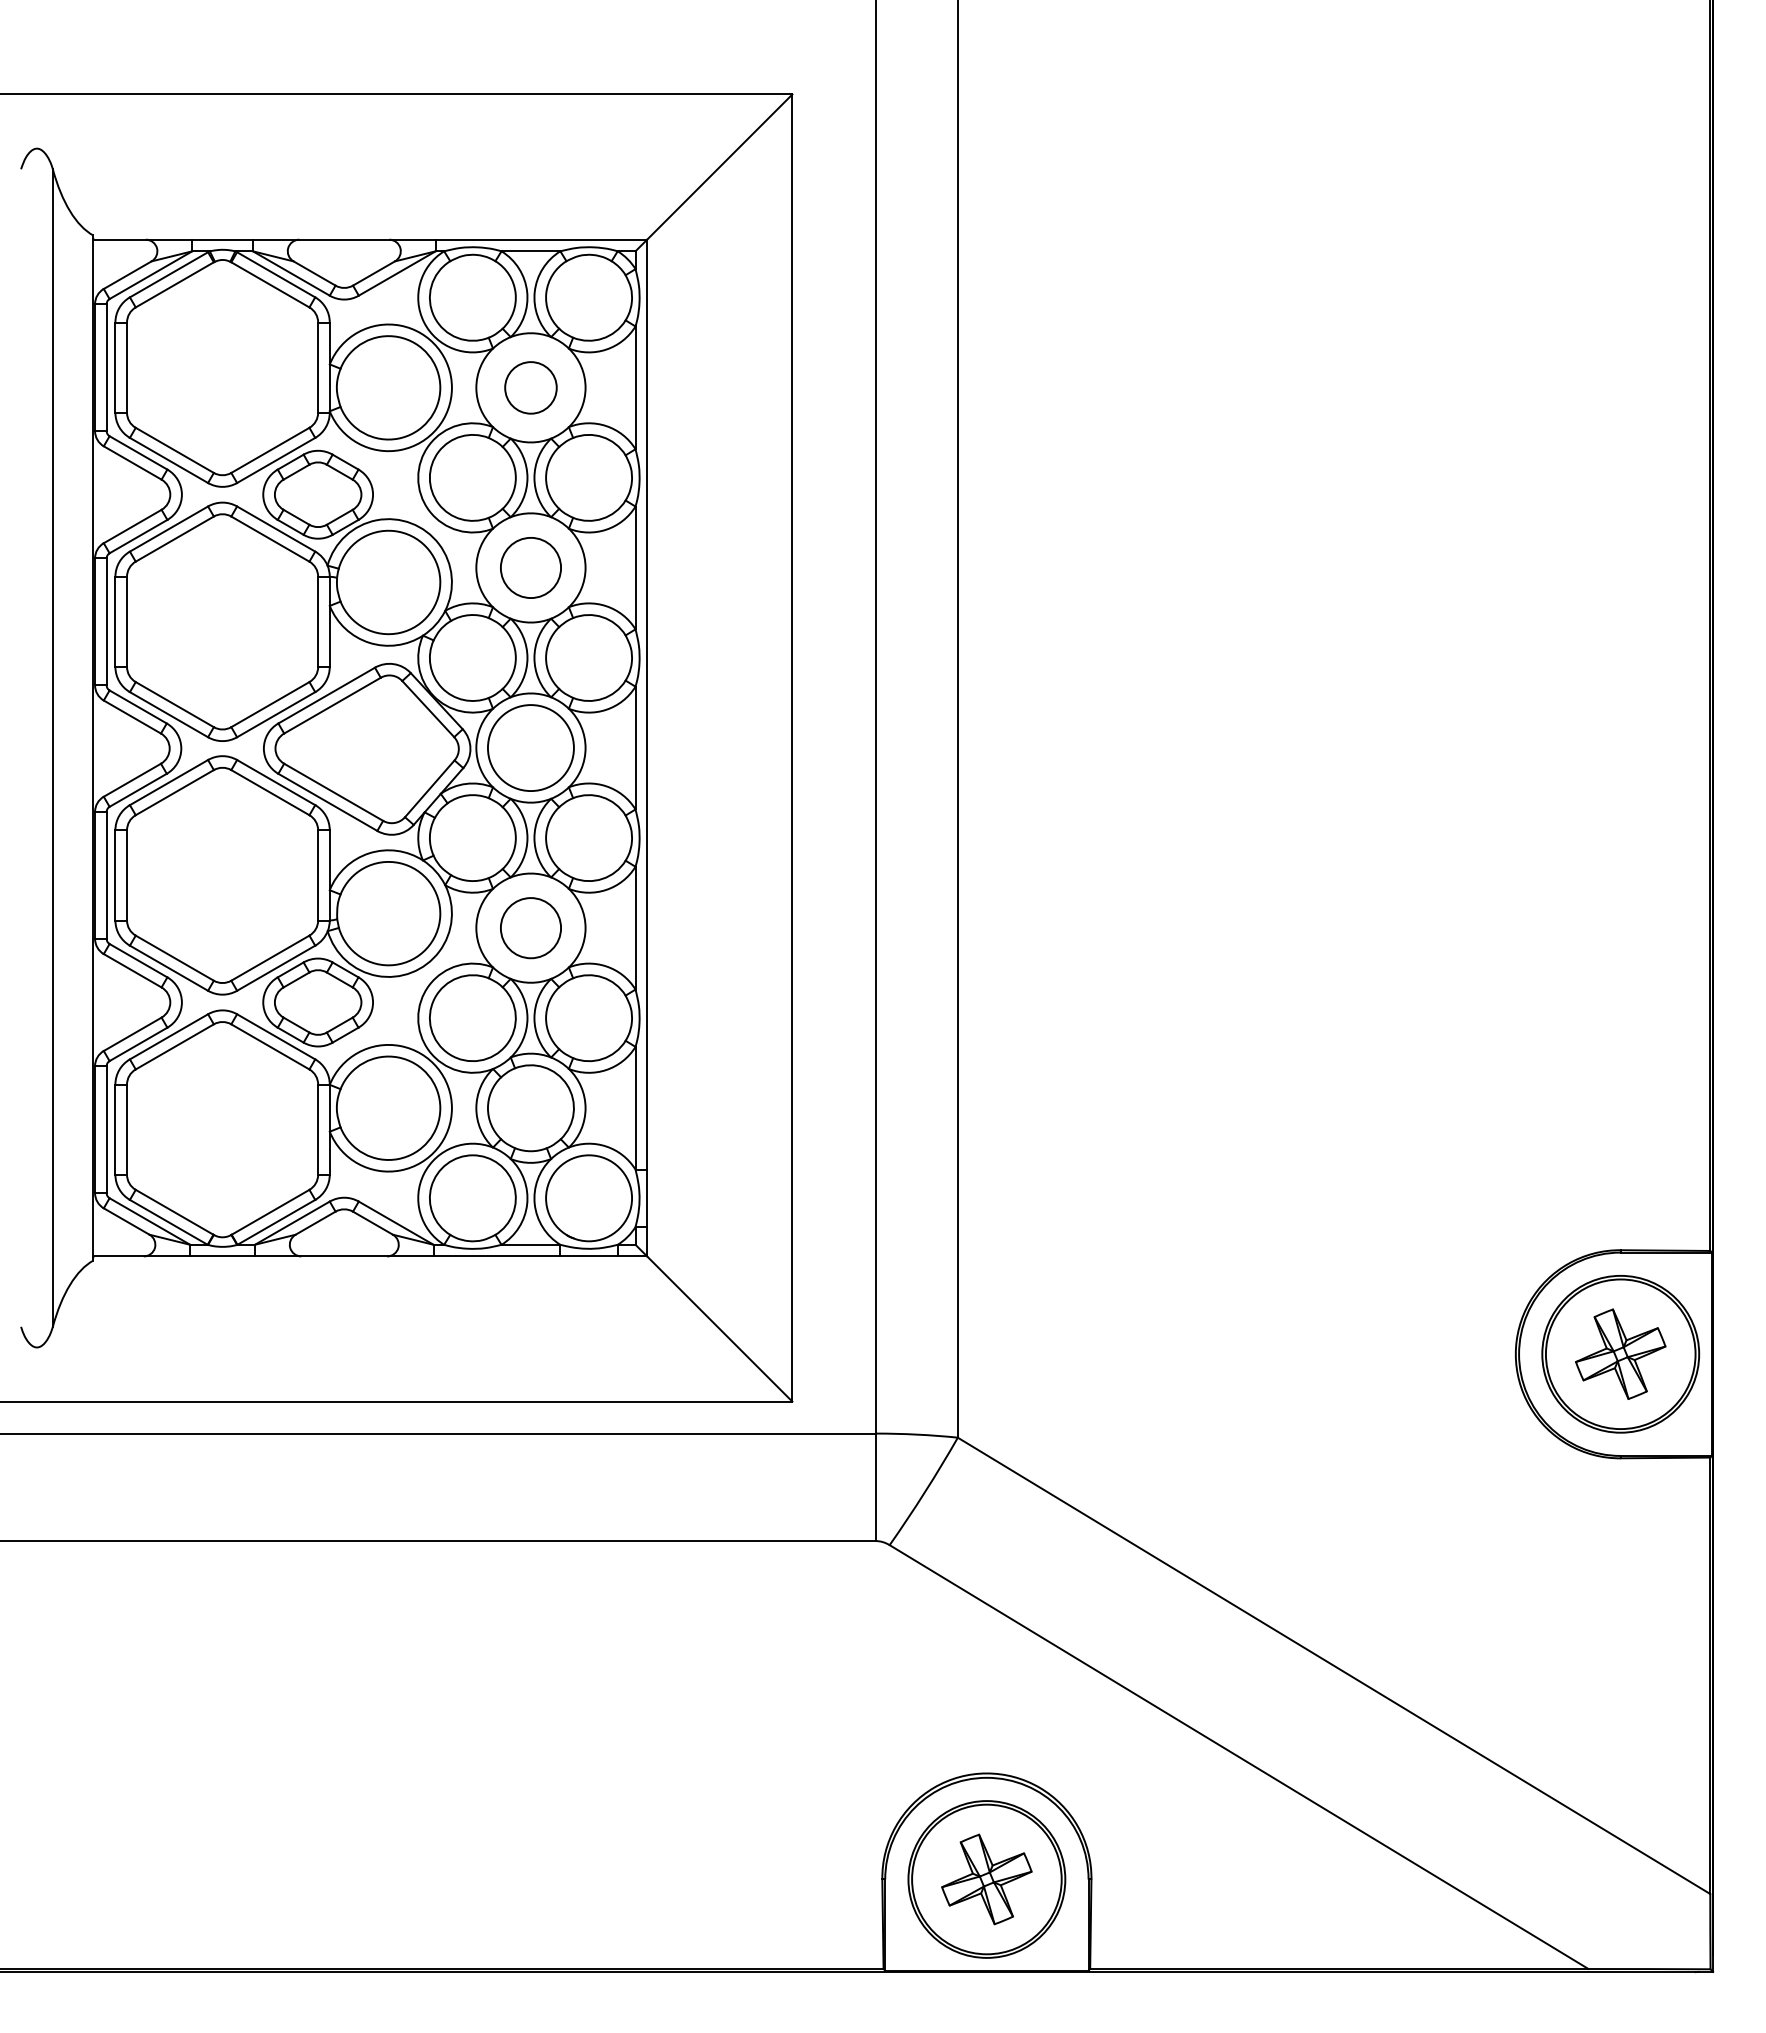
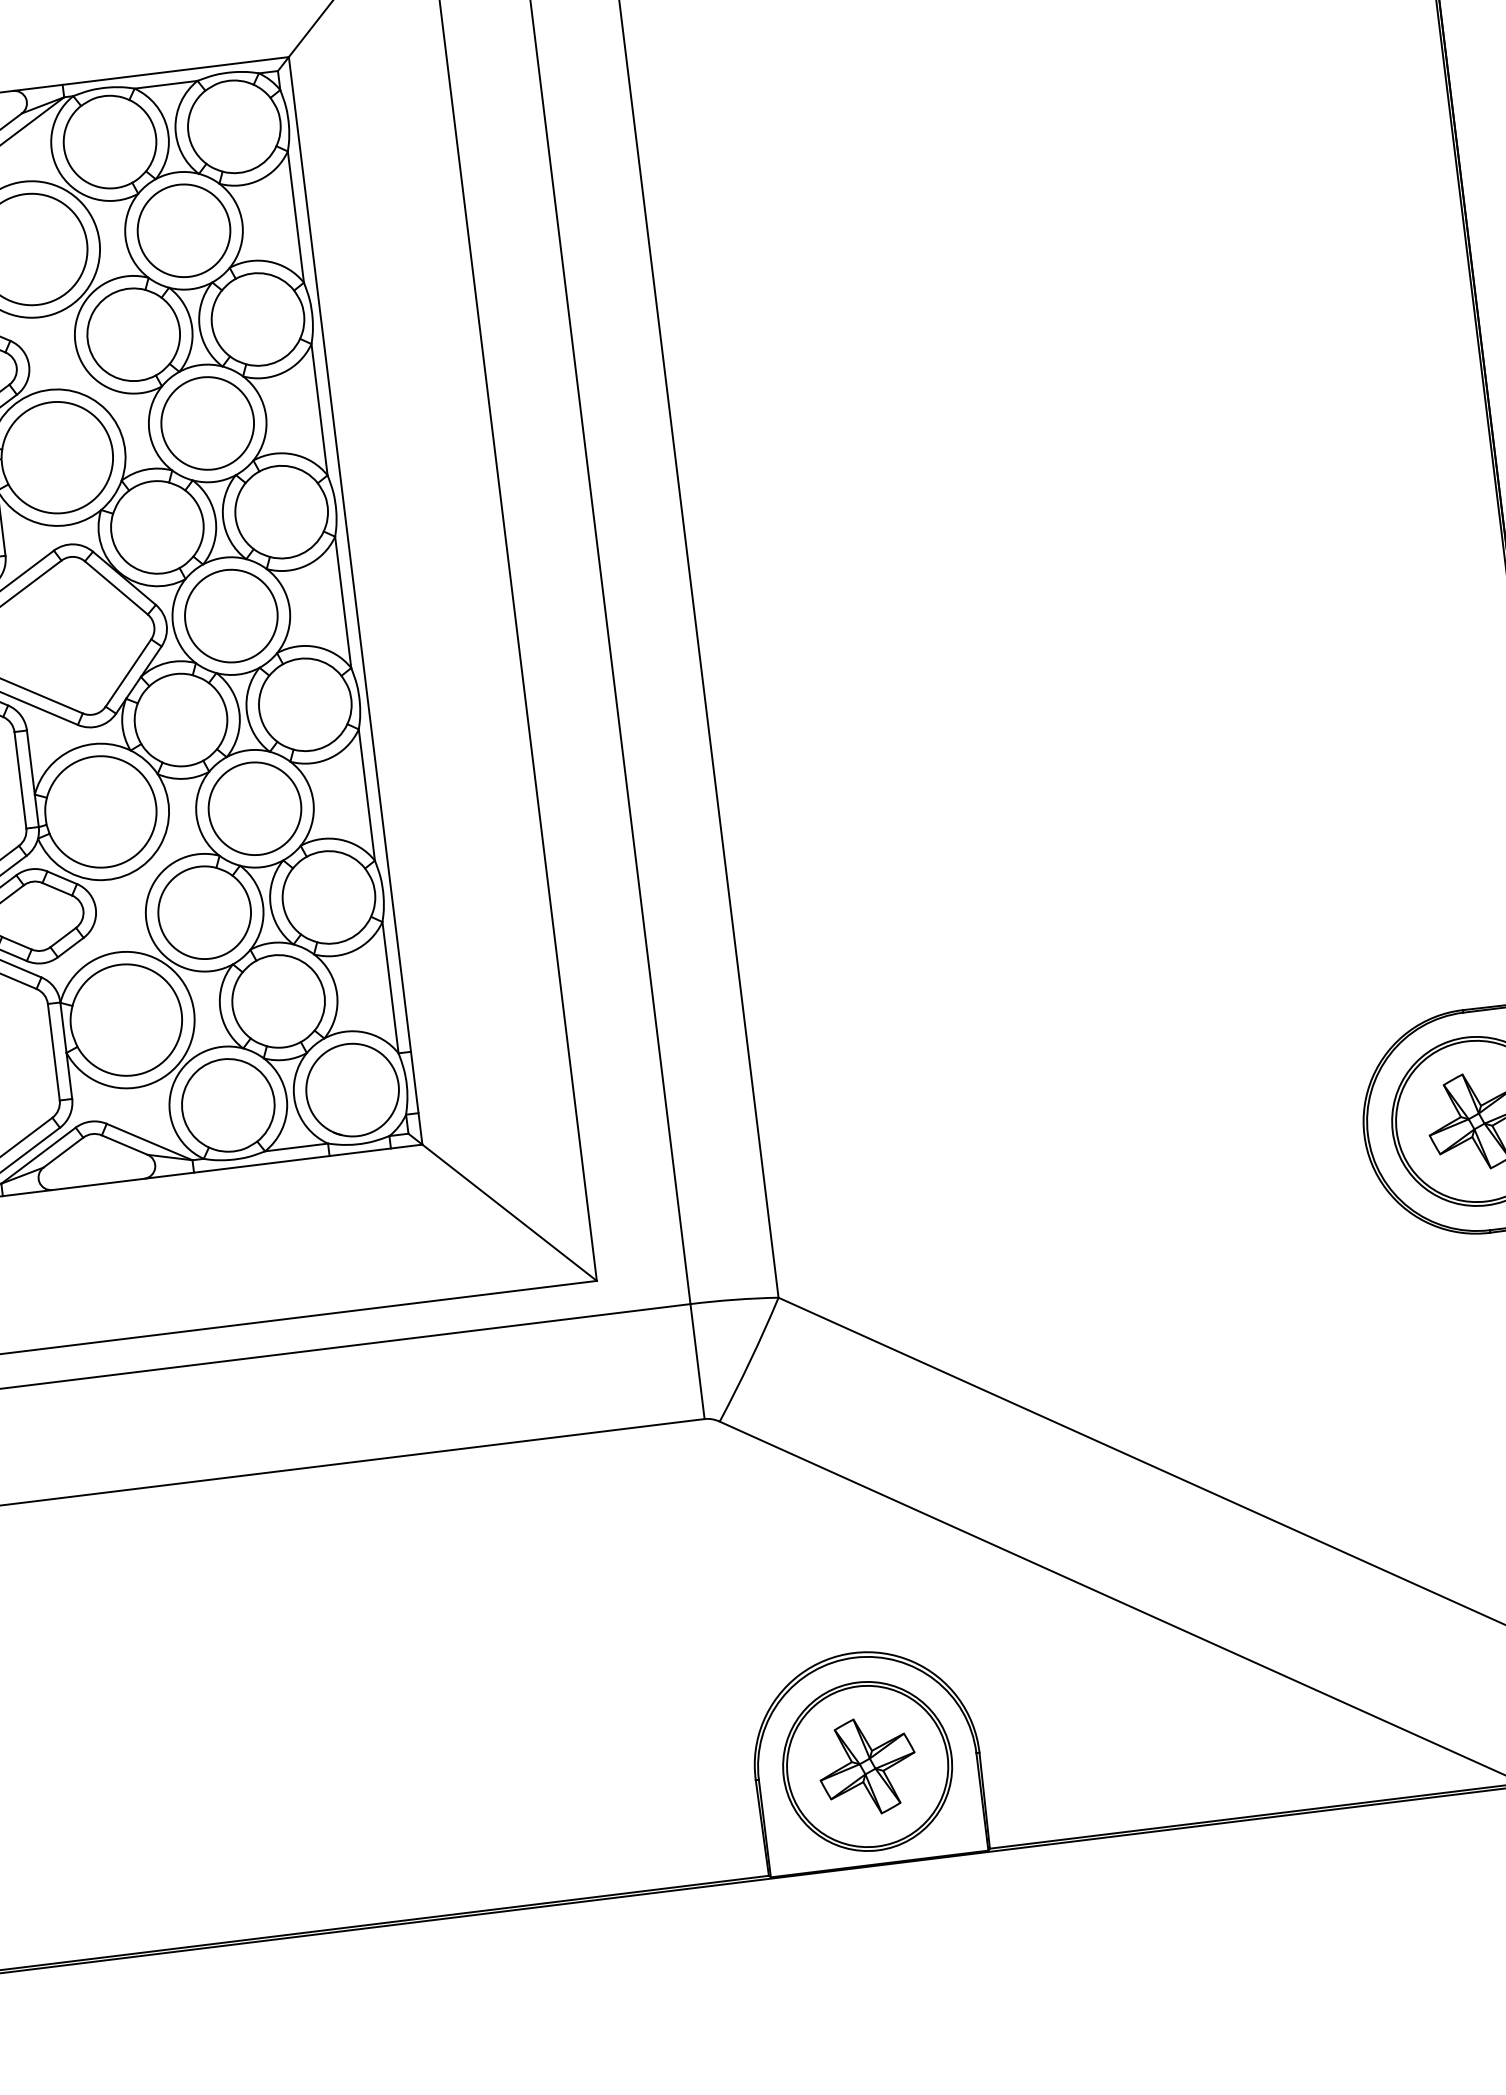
circle: (530, 387) -> (183, 230), size x1.67
circle: (530, 567) -> (207, 423), size x1.43
circle: (530, 928) -> (254, 809), size x1.43

